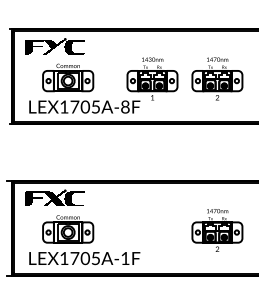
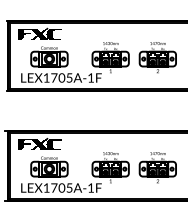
hatch: (58, 50) -> (42, 36), added
text: (125, 106) -> (91, 77), LEX1705A-8F -> LEX1705A-1F
part: (152, 230) -> (110, 167), added

